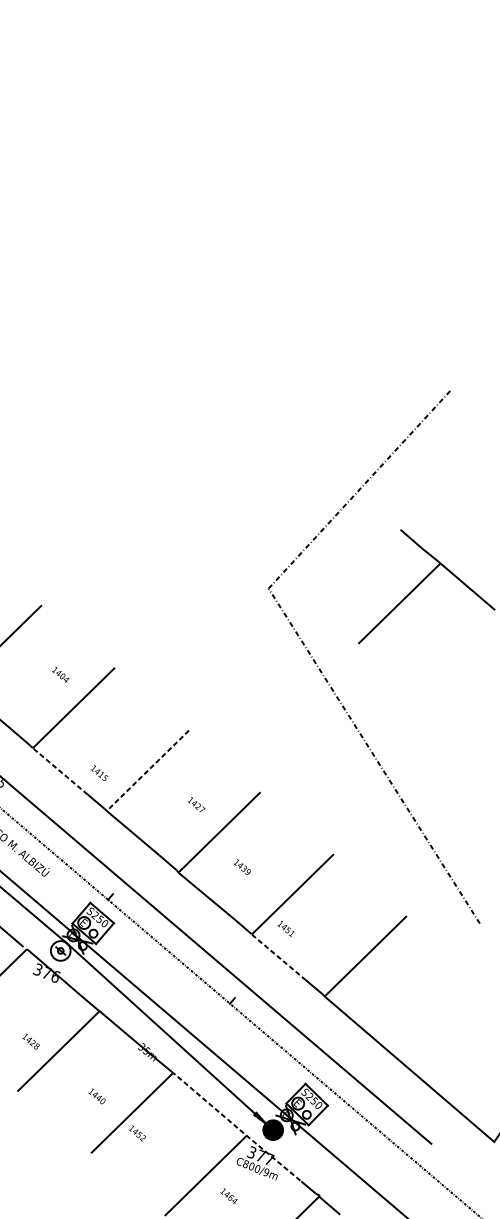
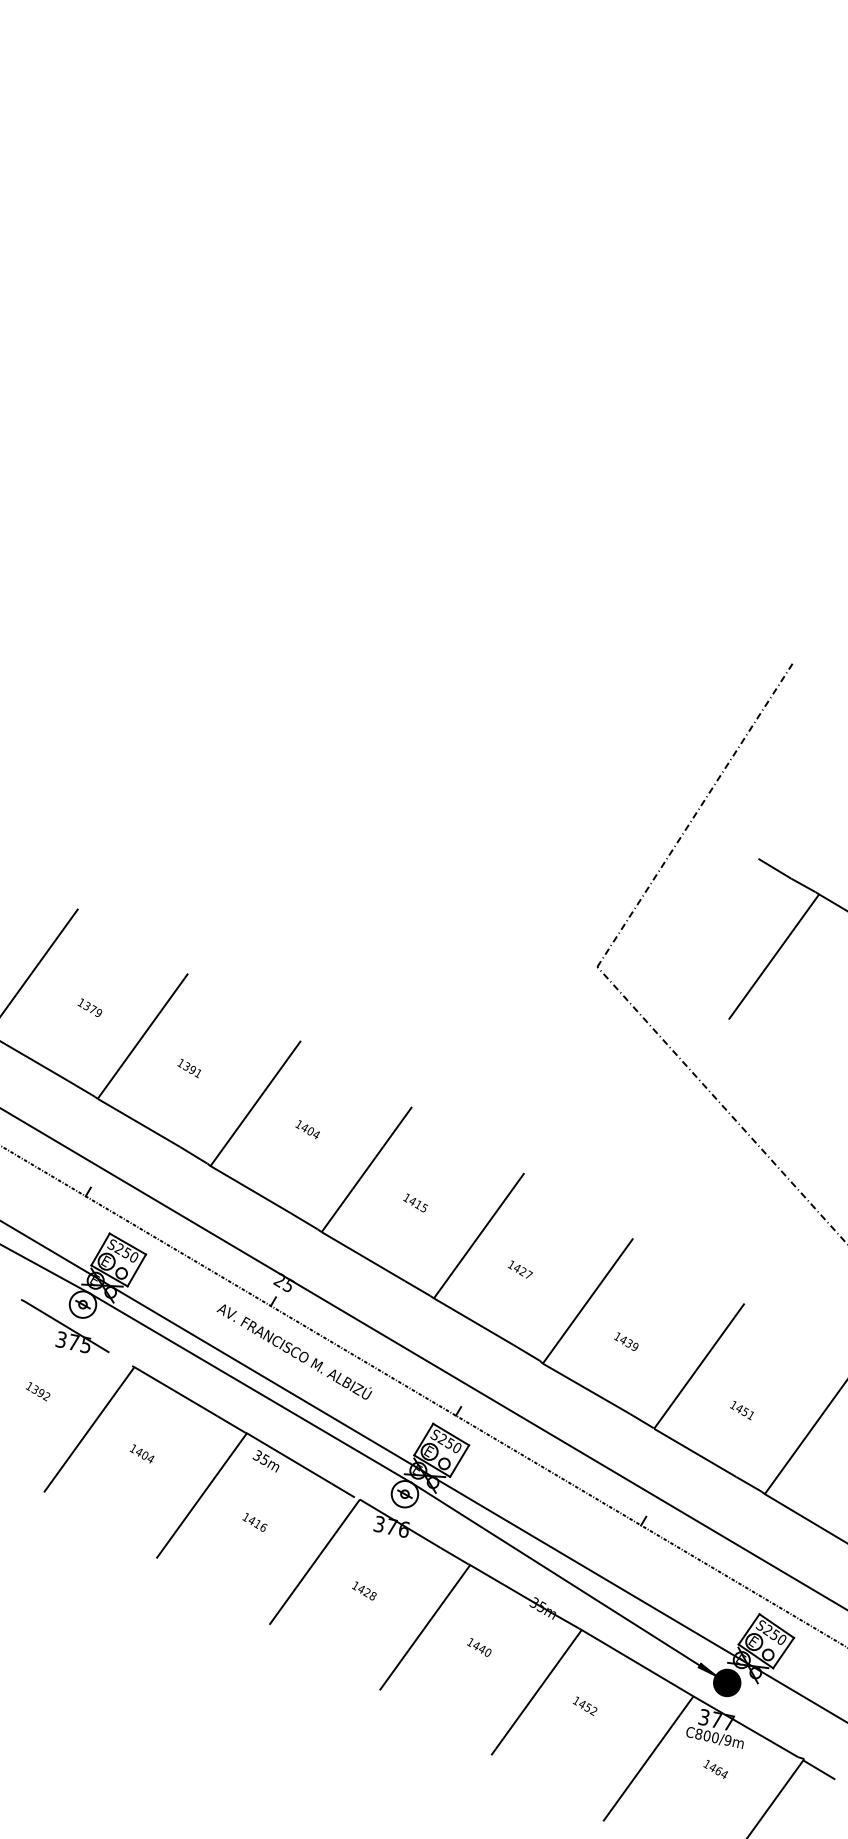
text: (60, 674) -> (307, 1129), moved
line: (59, 771) -> (362, 1256), dashed -> solid
line: (147, 771) -> (478, 1236), dashed -> solid
text: (99, 772) -> (415, 1202), moved
text: (195, 804) -> (519, 1269), moved
text: (285, 928) -> (741, 1410), moved
line: (279, 957) -> (695, 1452), dashed -> solid
text: (31, 1041) -> (364, 1590), moved
text: (97, 1096) -> (479, 1647), moved
line: (236, 1126) -> (677, 1686), dashed -> solid
text: (137, 1132) -> (585, 1705), moved
text: (228, 1196) -> (715, 1769), moved

